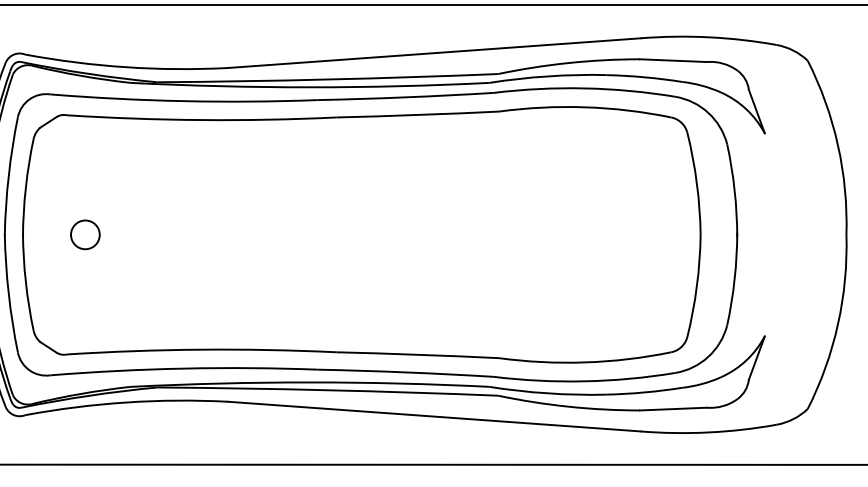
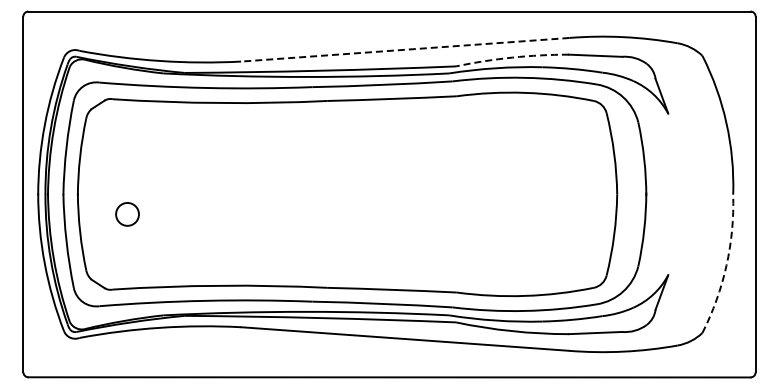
line: (434, 52) -> (405, 49), solid -> dashed
arc: (569, 62) -> (512, 57), solid -> dashed
circle: (85, 234) -> (127, 214), moved
arc: (837, 324) -> (726, 265), solid -> dashed

